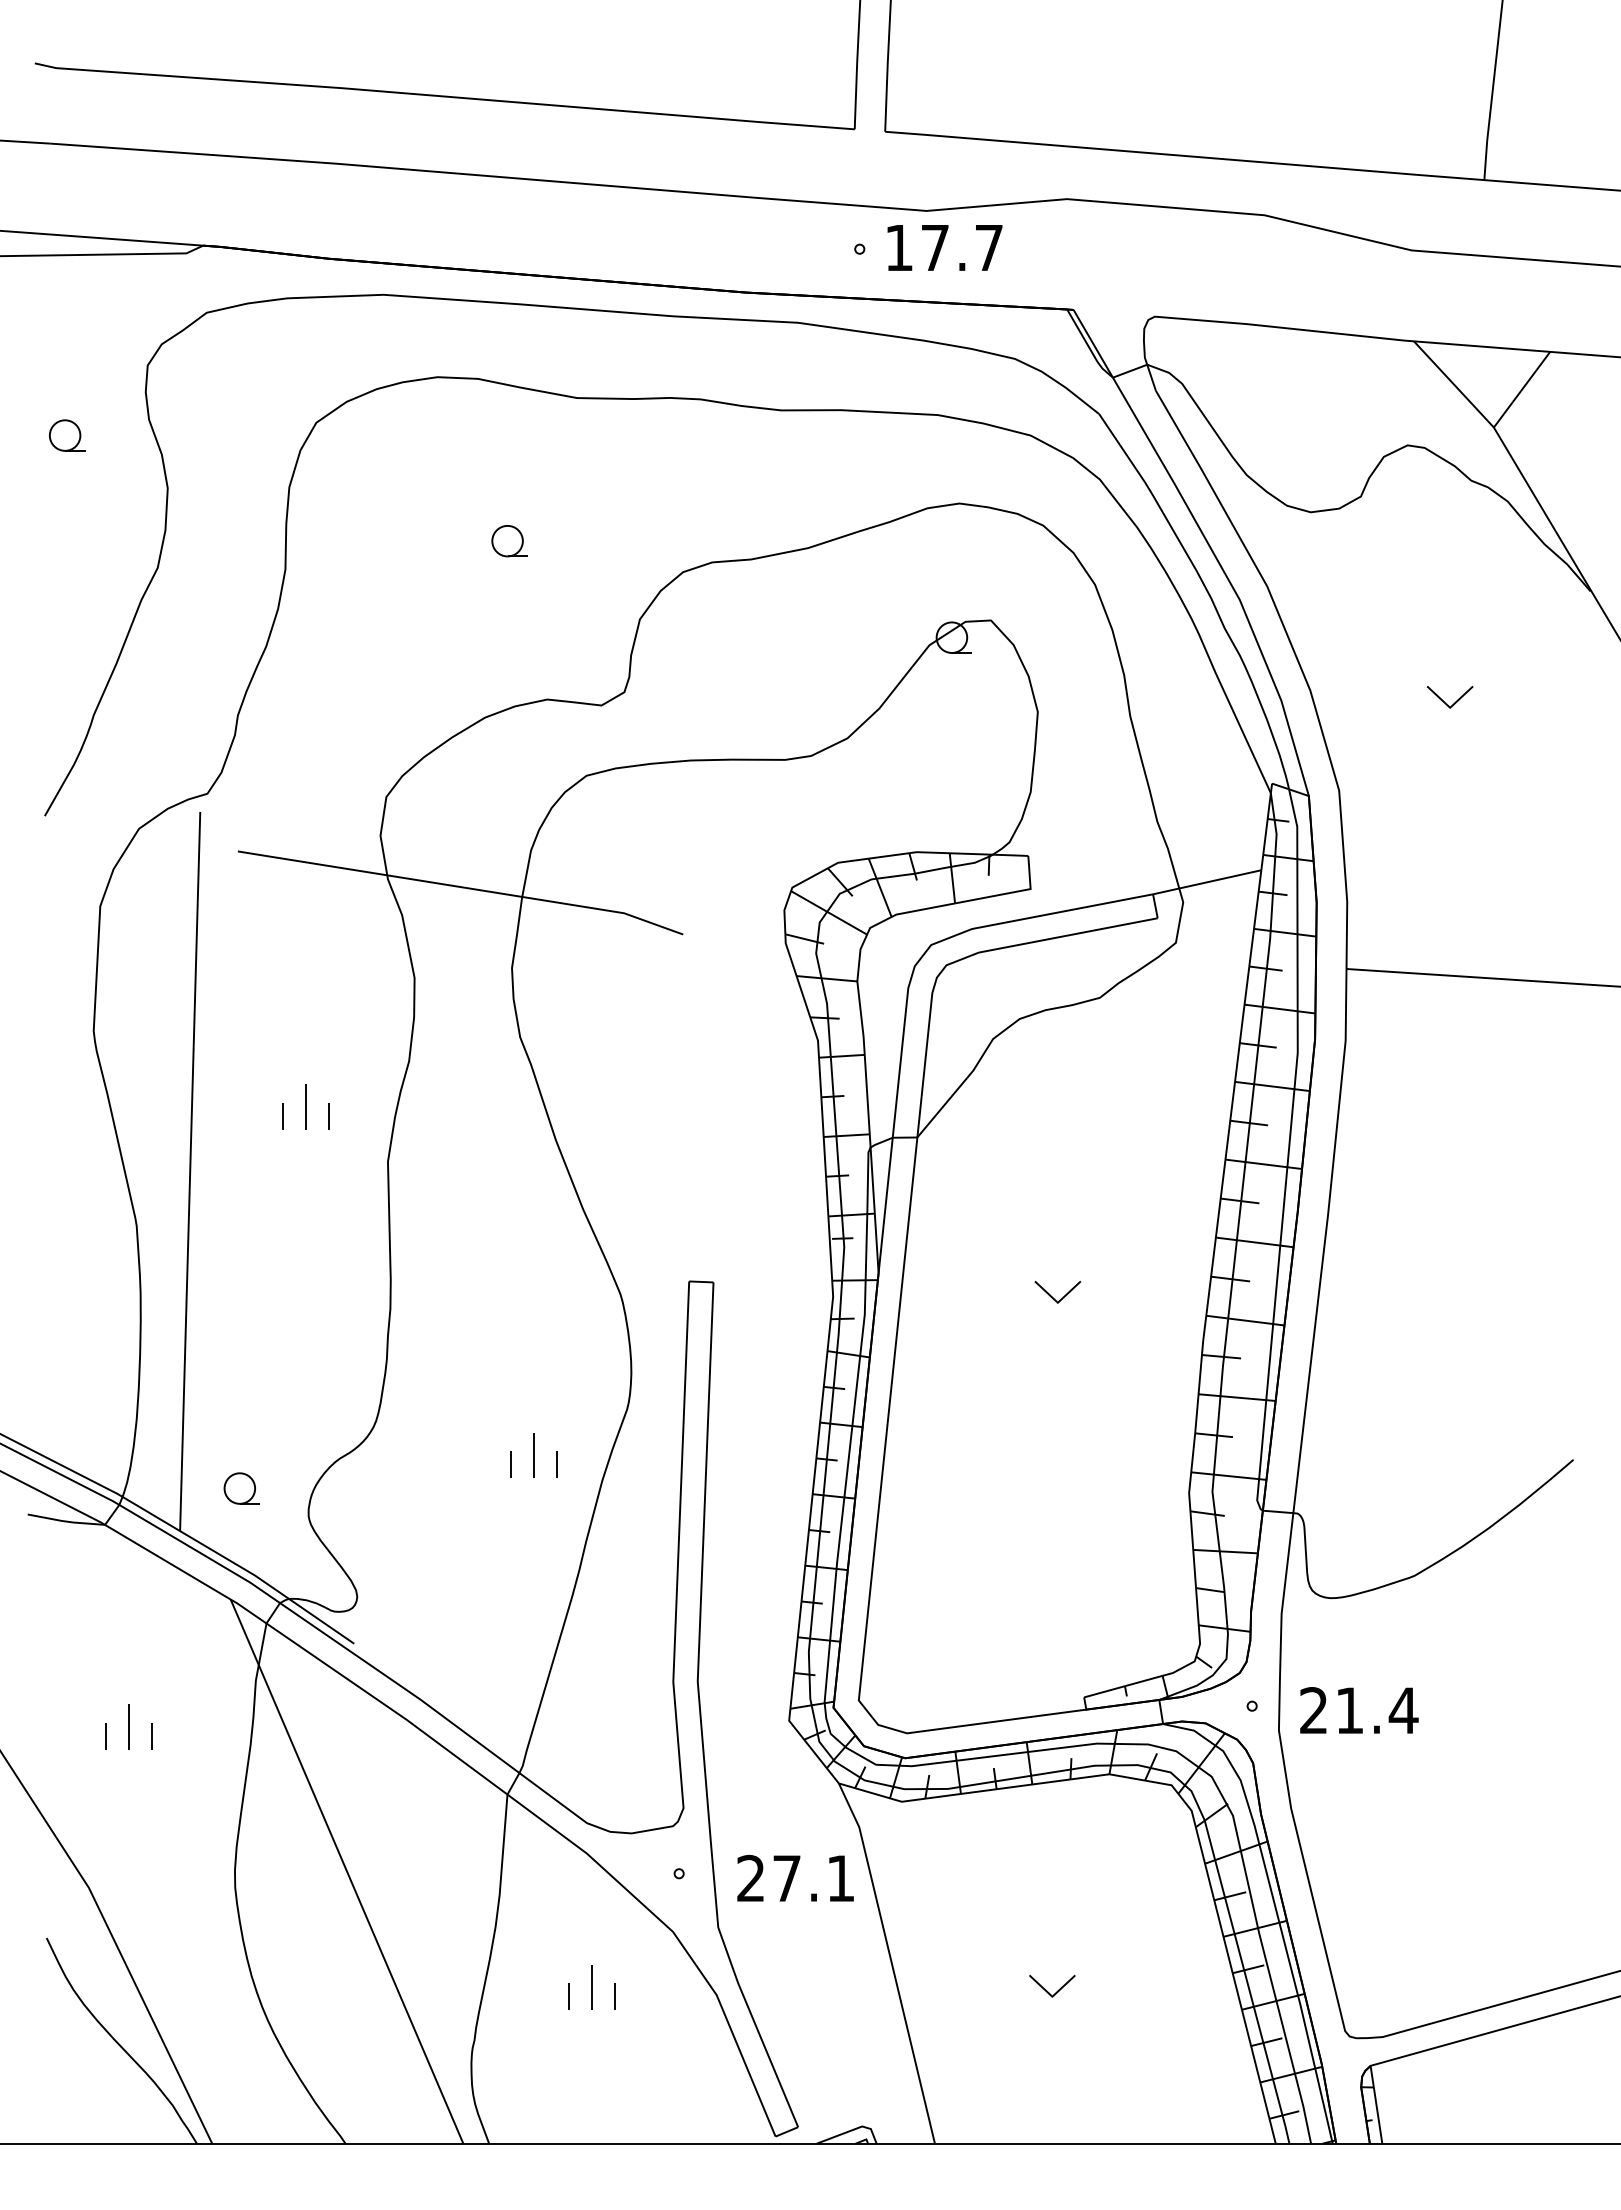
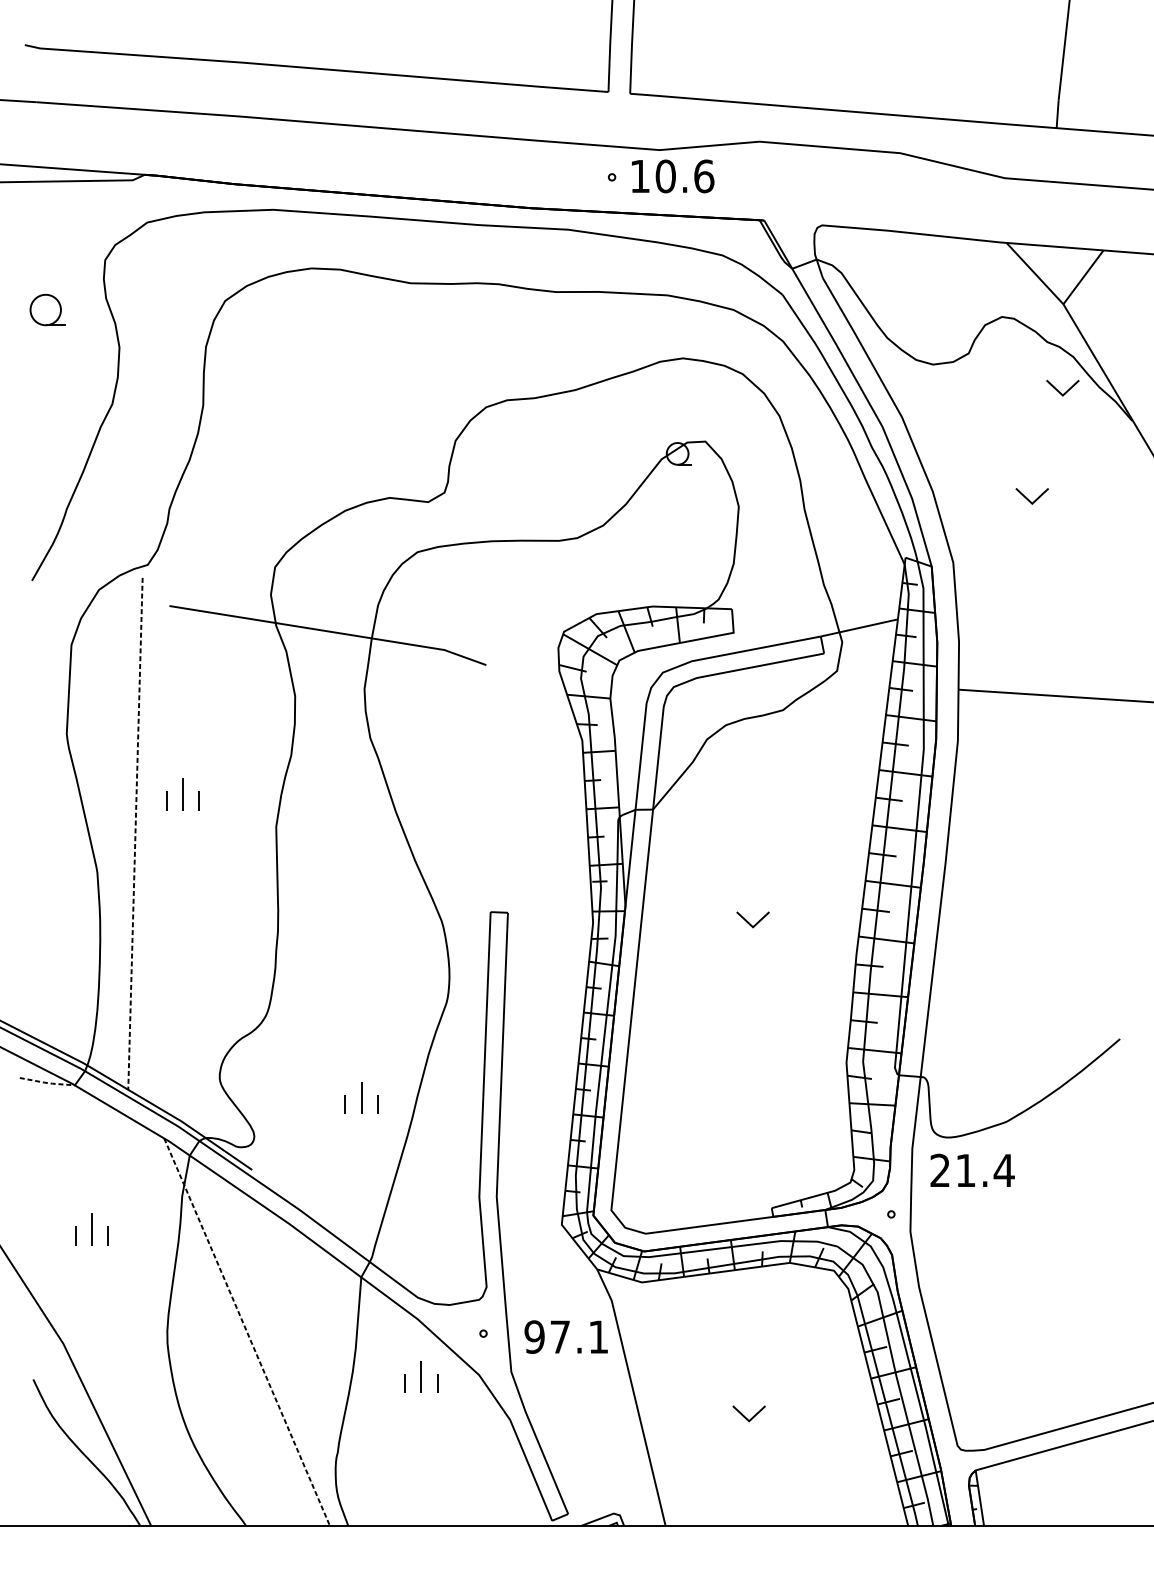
text: (962, 247) -> (685, 176), 17.7 -> 10.6
part: (67, 435) -> (48, 309), size x1.4
part: (509, 541) -> (362, 385), removed
part: (1487, 549) -> (1058, 391), added
part: (305, 1106) -> (182, 793), moved
line: (190, 1171) -> (135, 833), solid -> dashed
part: (533, 1455) -> (361, 1097), moved
part: (241, 1488) -> (171, 1059), removed
line: (66, 1521) -> (47, 1082), solid -> dashed
text: (1359, 1710) -> (972, 1170), moved
line: (346, 1871) -> (246, 1332), solid -> dashed
text: (750, 1878) -> (534, 1337), 27.1 -> 97.1
part: (591, 1987) -> (421, 1376), moved

